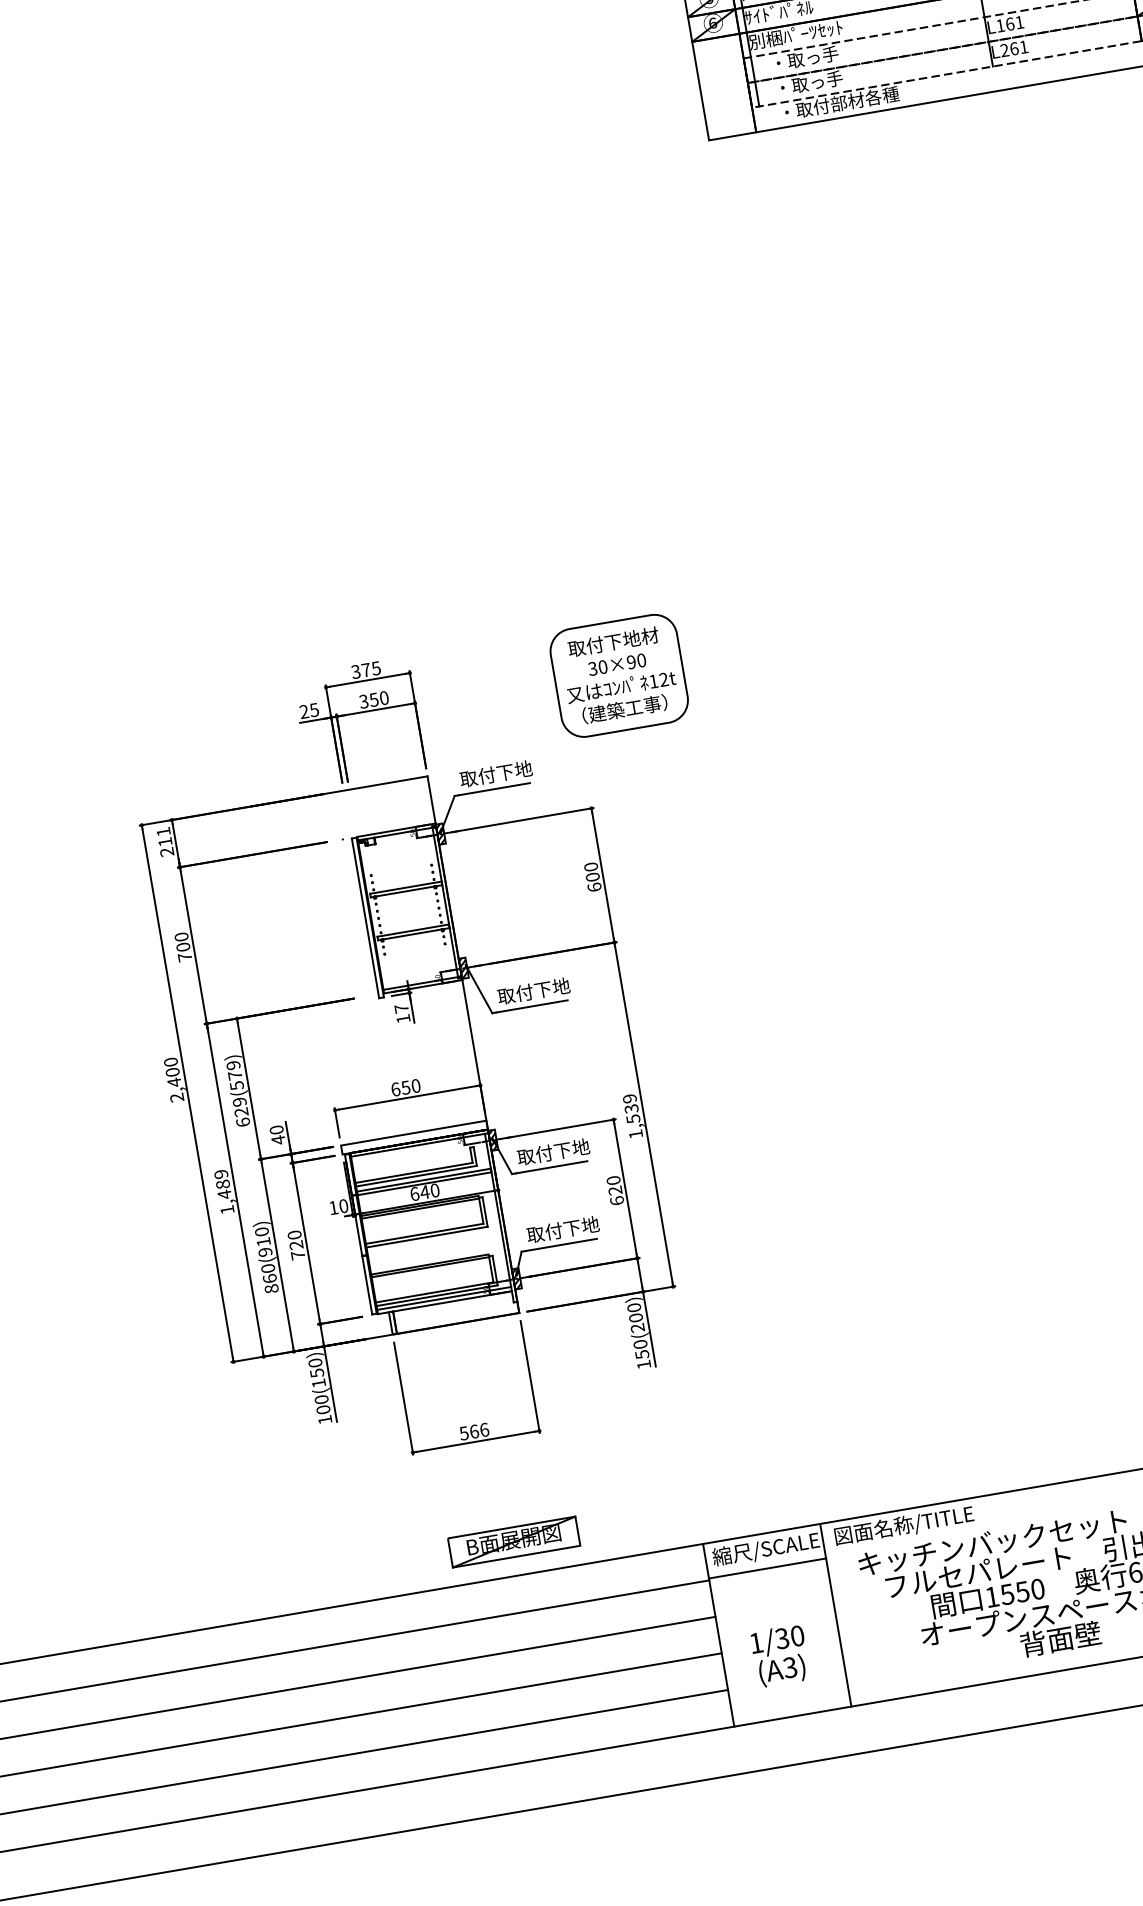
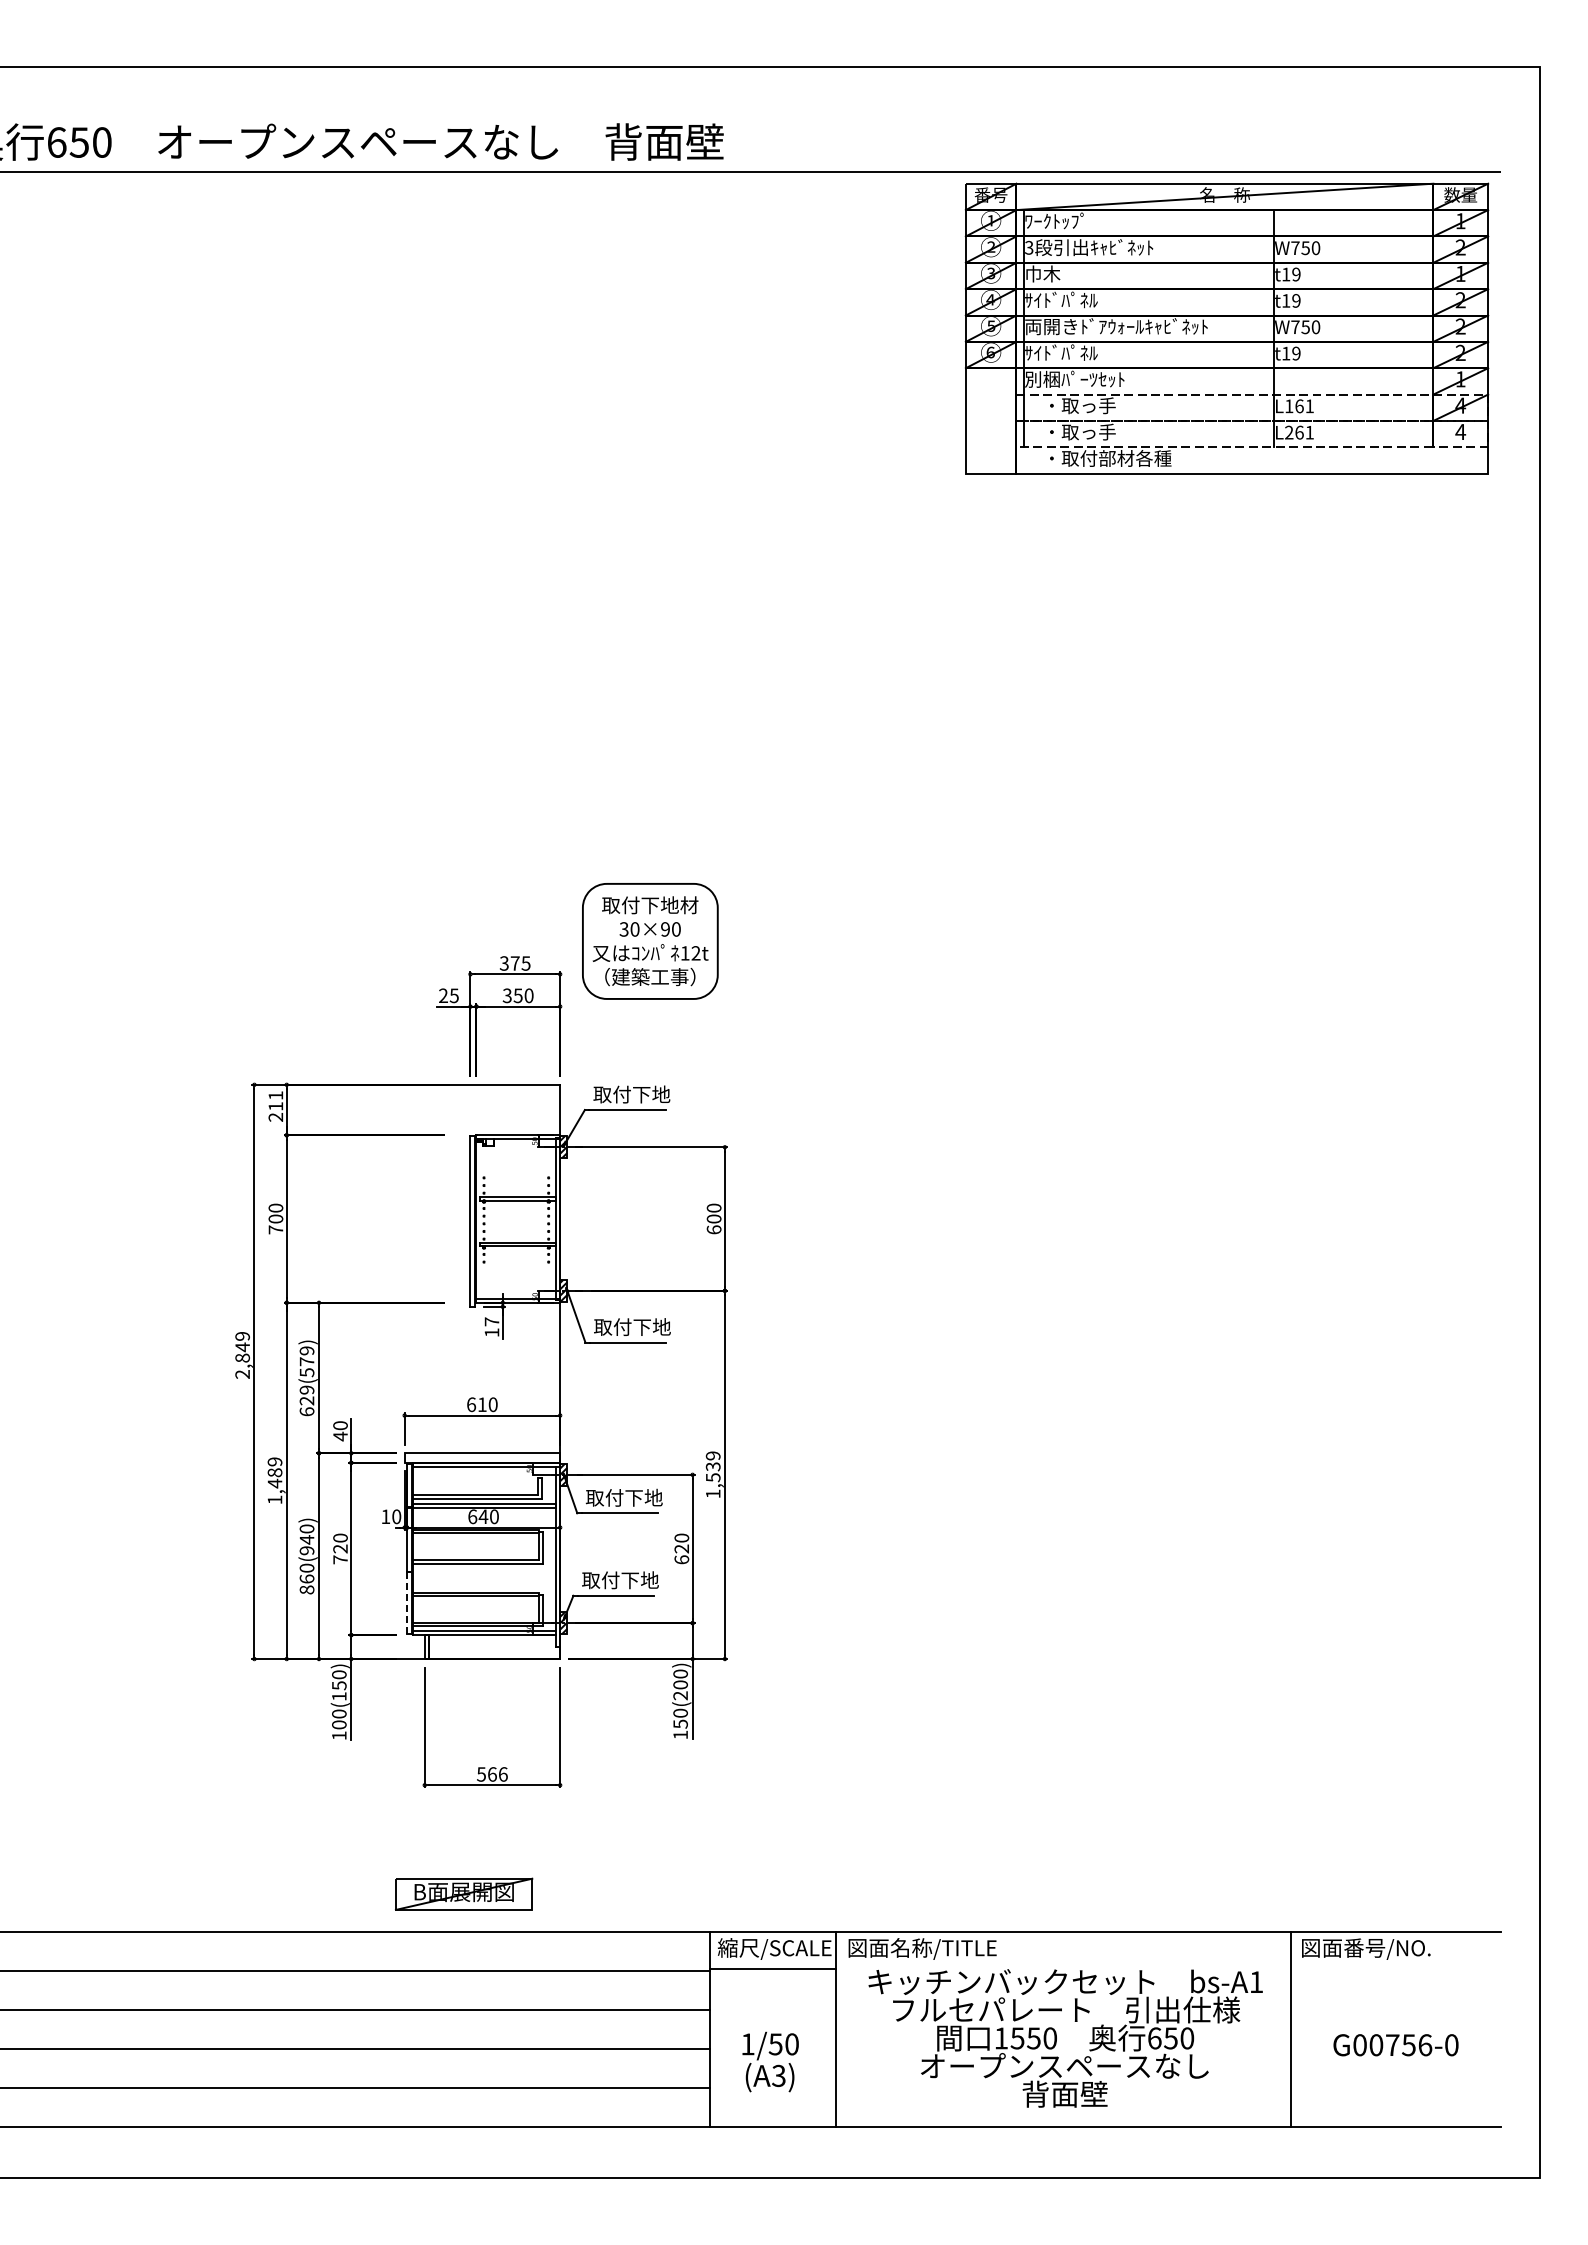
part: (619, 675) -> (650, 941), moved
text: (172, 1072) -> (242, 1347), 2,400 -> 2,849
text: (405, 1087) -> (481, 1404), 650 -> 610
text: (263, 1241) -> (306, 1539), 860(910) -> 860(940)
line: (367, 1285) -> (407, 1603), solid -> dashed
part: (514, 1541) -> (464, 1893), moved
text: (781, 1637) -> (775, 2043), 1/30 -> 1/50

